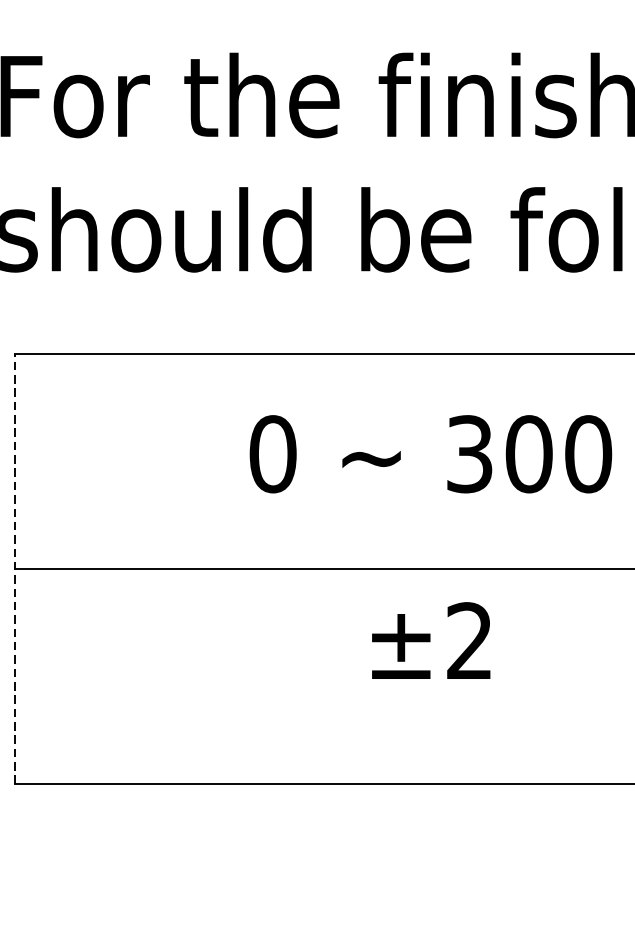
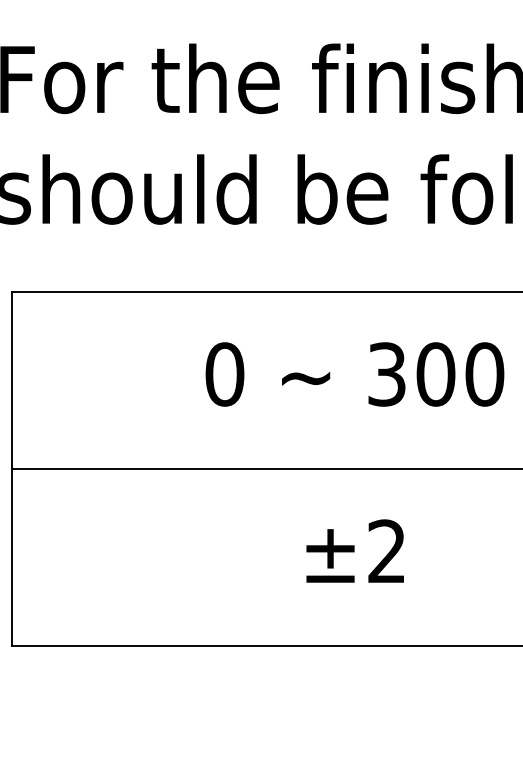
line: (15, 568) -> (12, 468), dashed -> solid
text: (430, 639) -> (354, 550), moved

